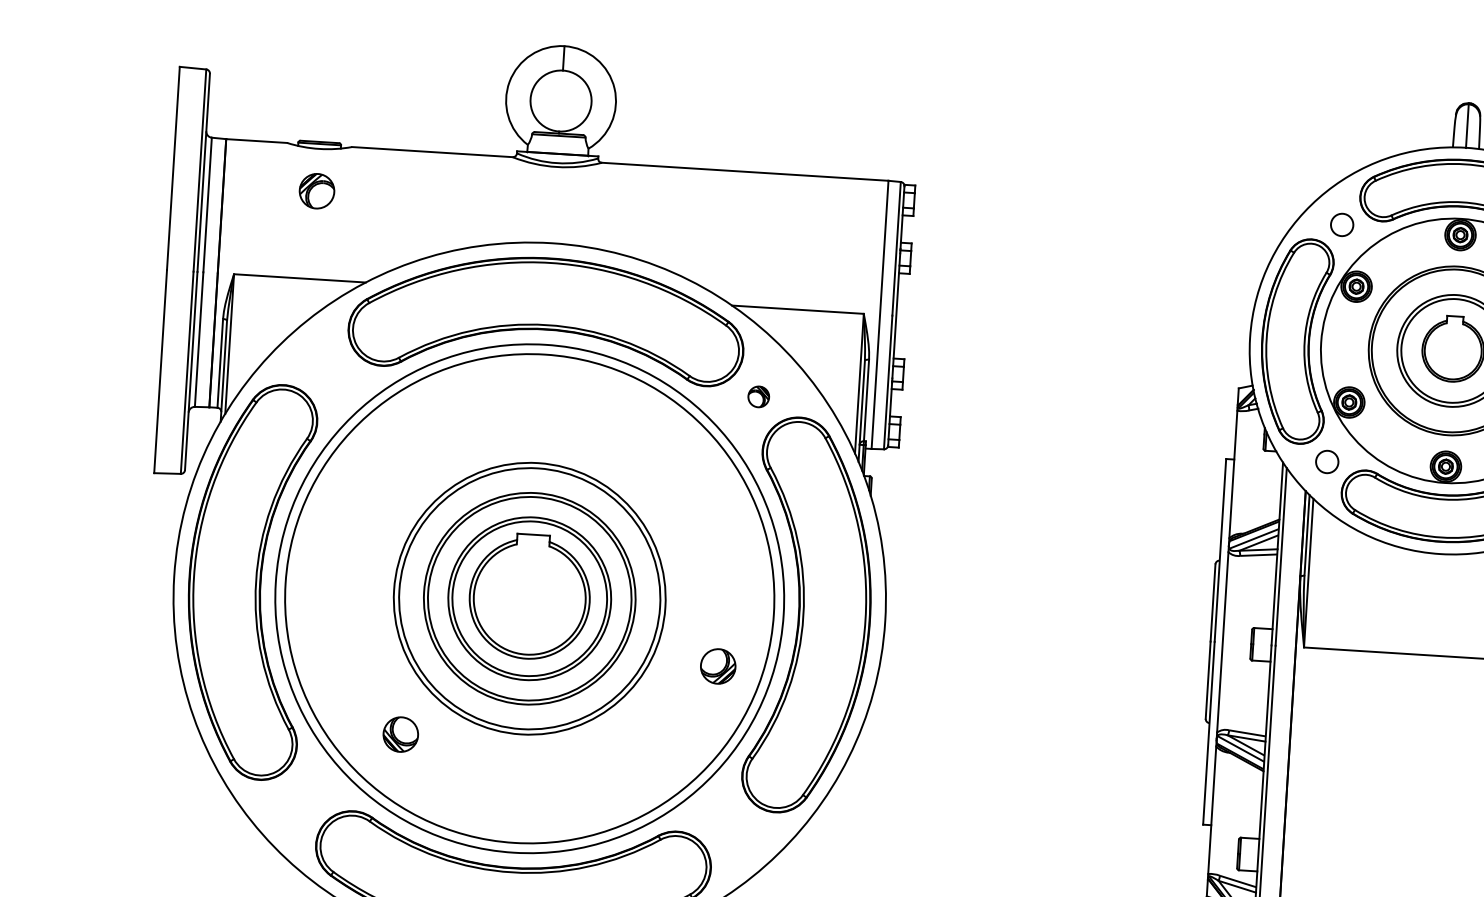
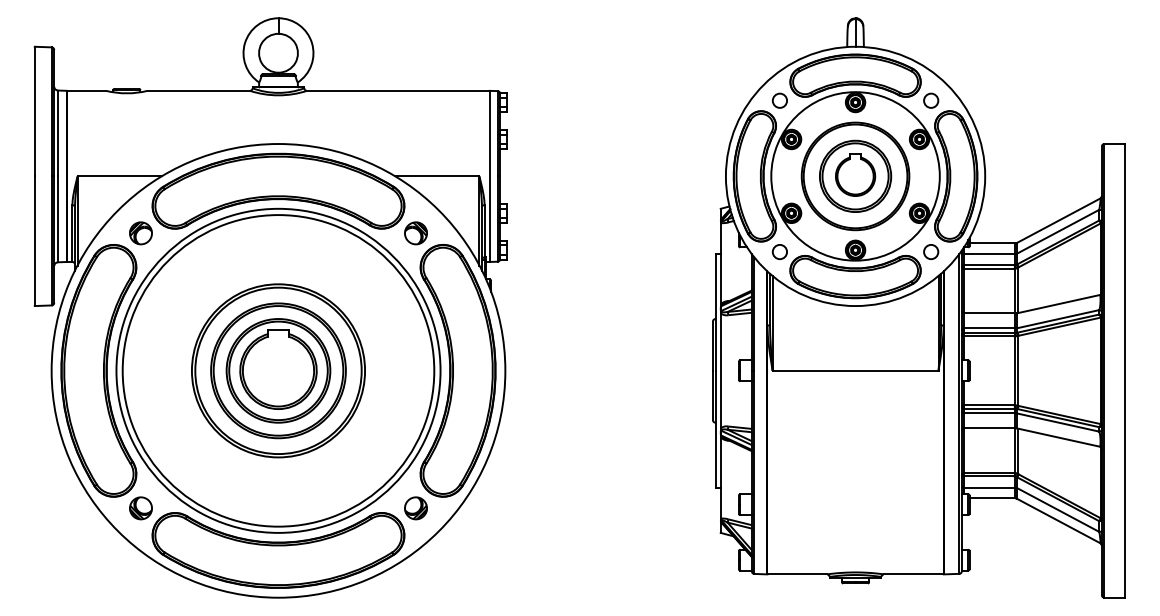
part: (316, 191) -> (140, 233), moved
part: (757, 397) -> (415, 233), size x1.67
part: (717, 666) -> (415, 508), moved
part: (400, 734) -> (140, 508), moved

